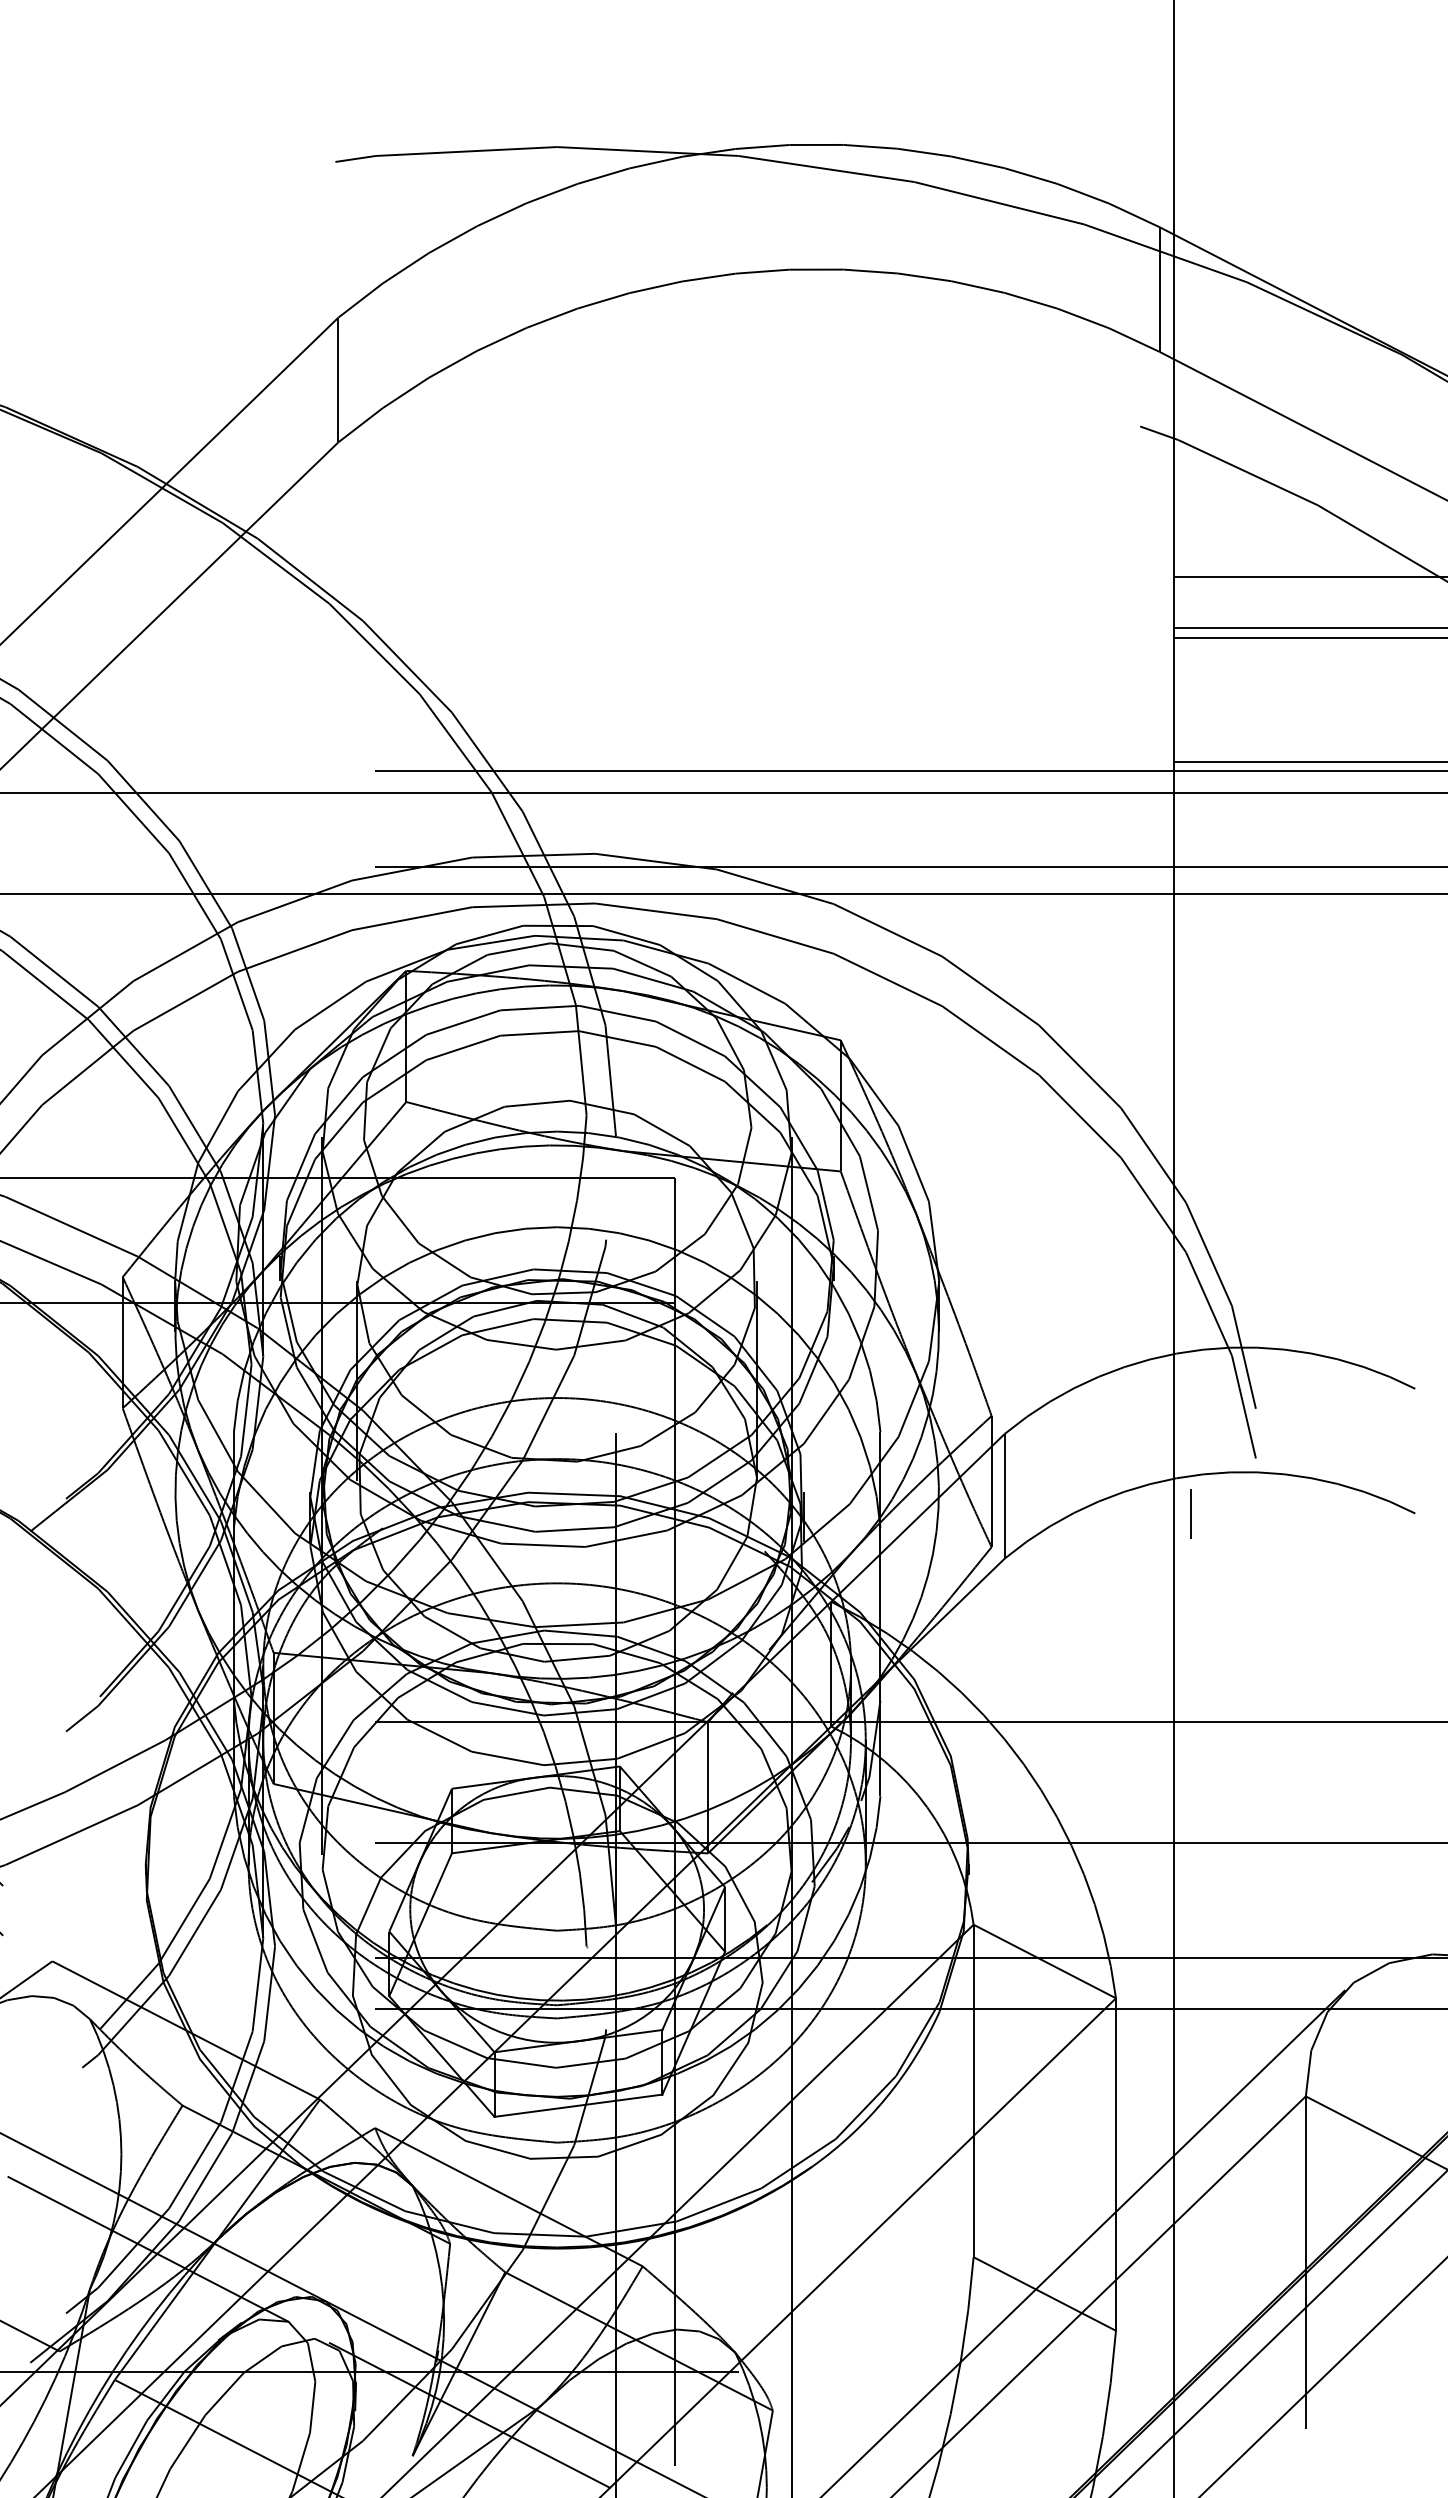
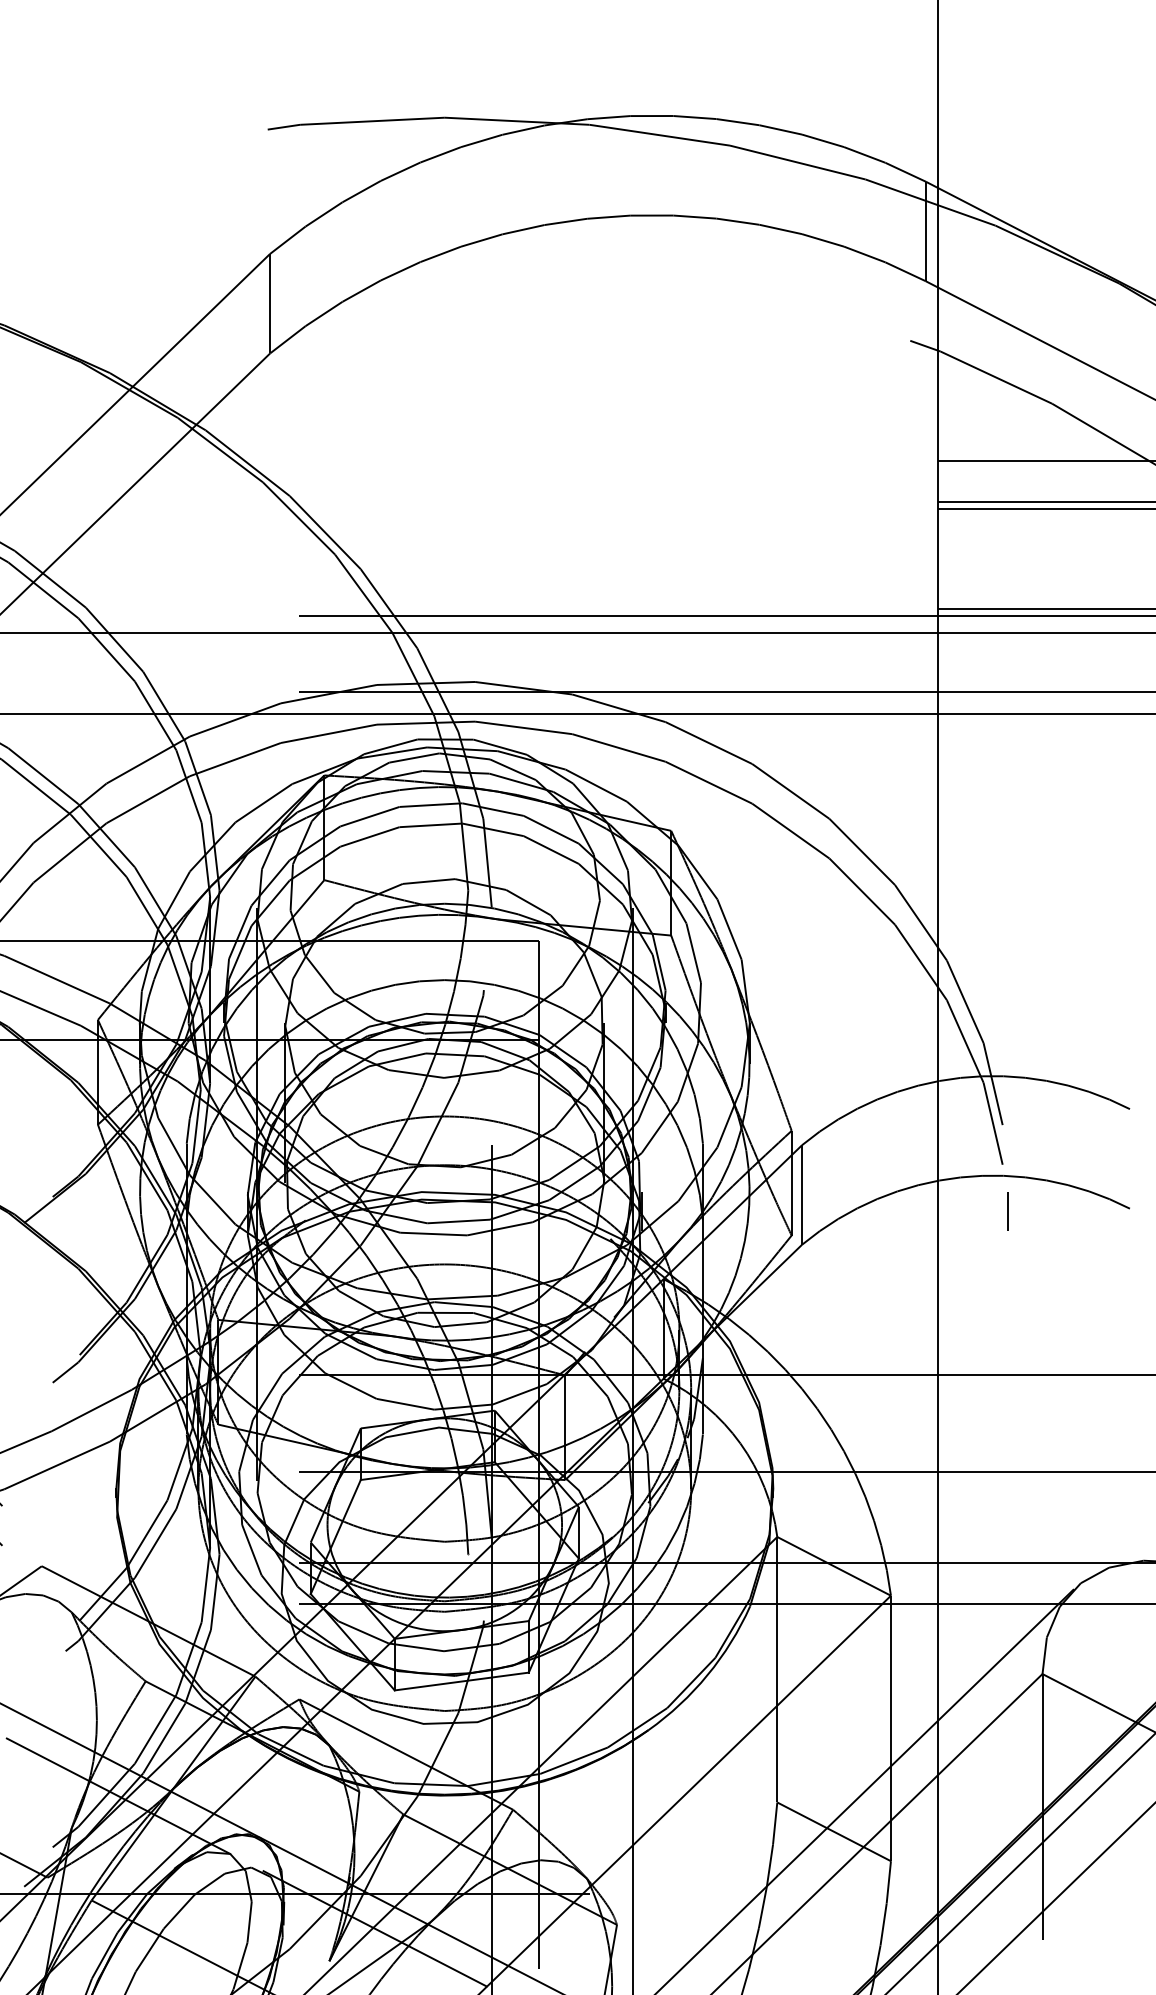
line: (1190, 1513) -> (1007, 1211), moved

